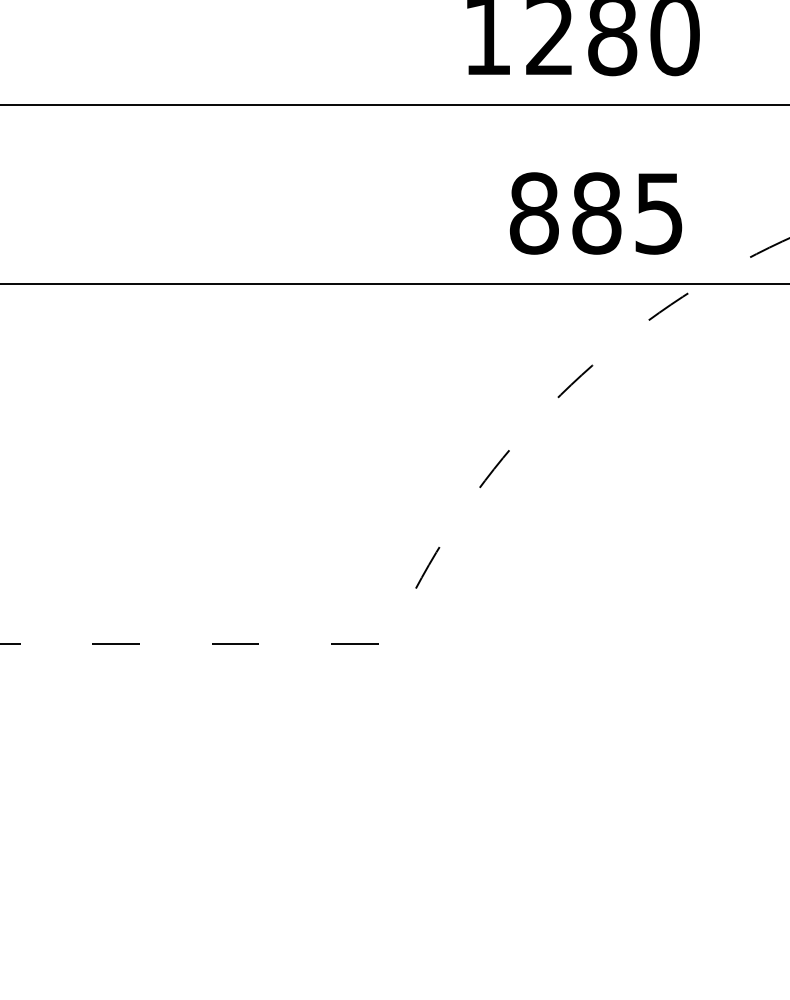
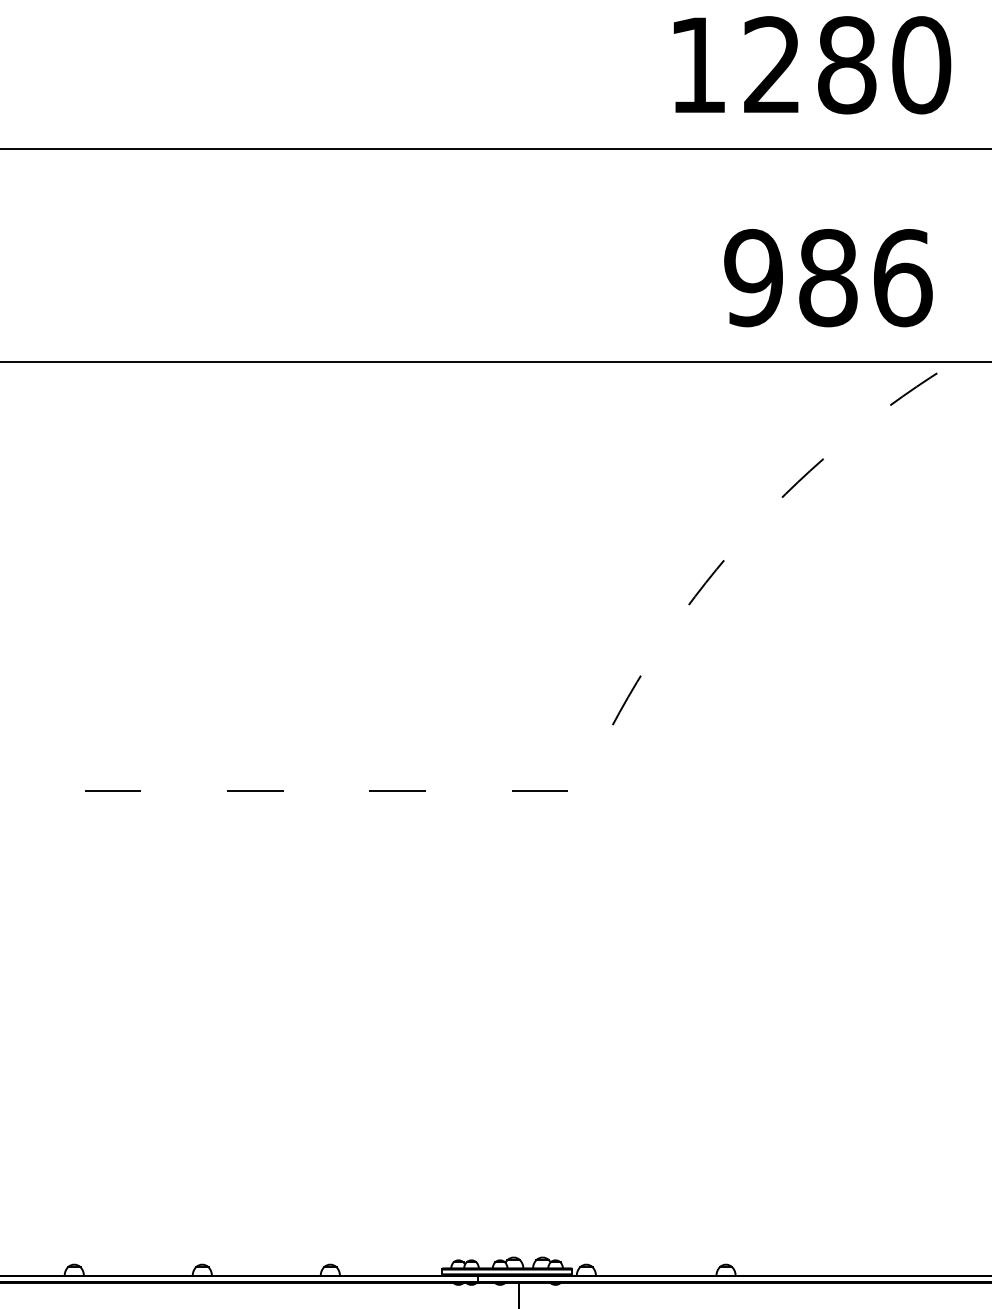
text: (596, 213) -> (828, 278), 885 -> 986

